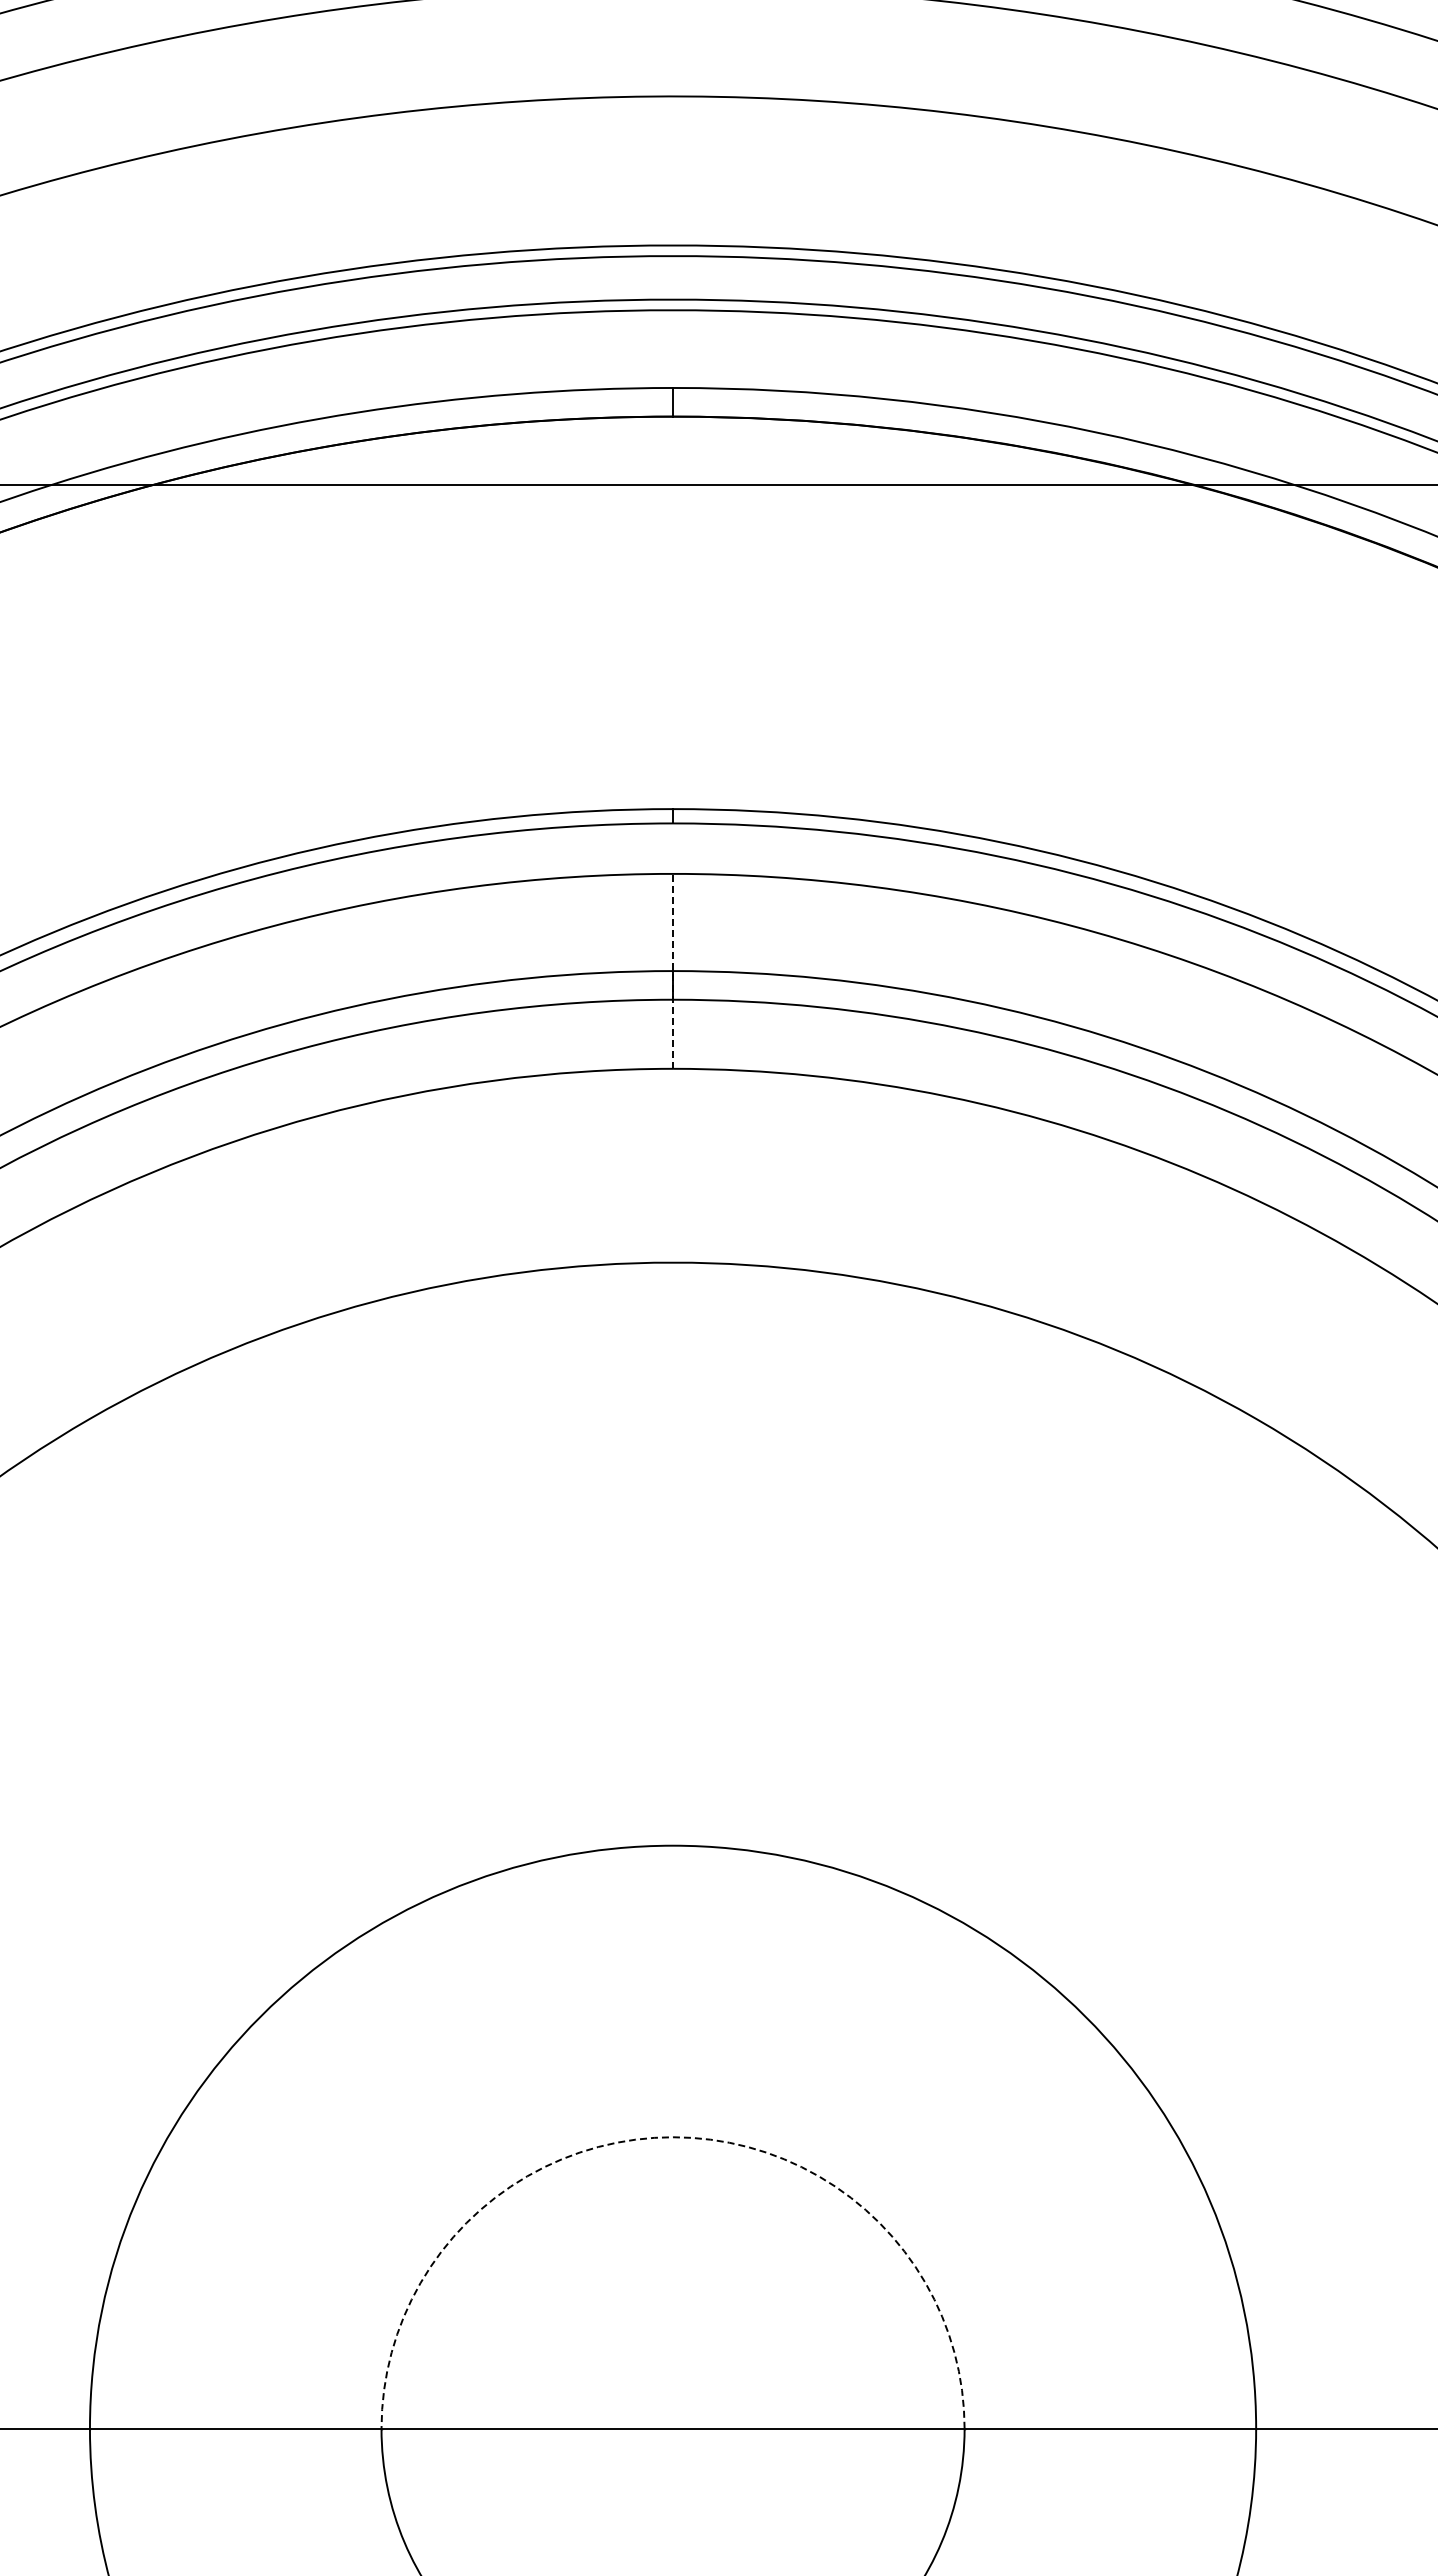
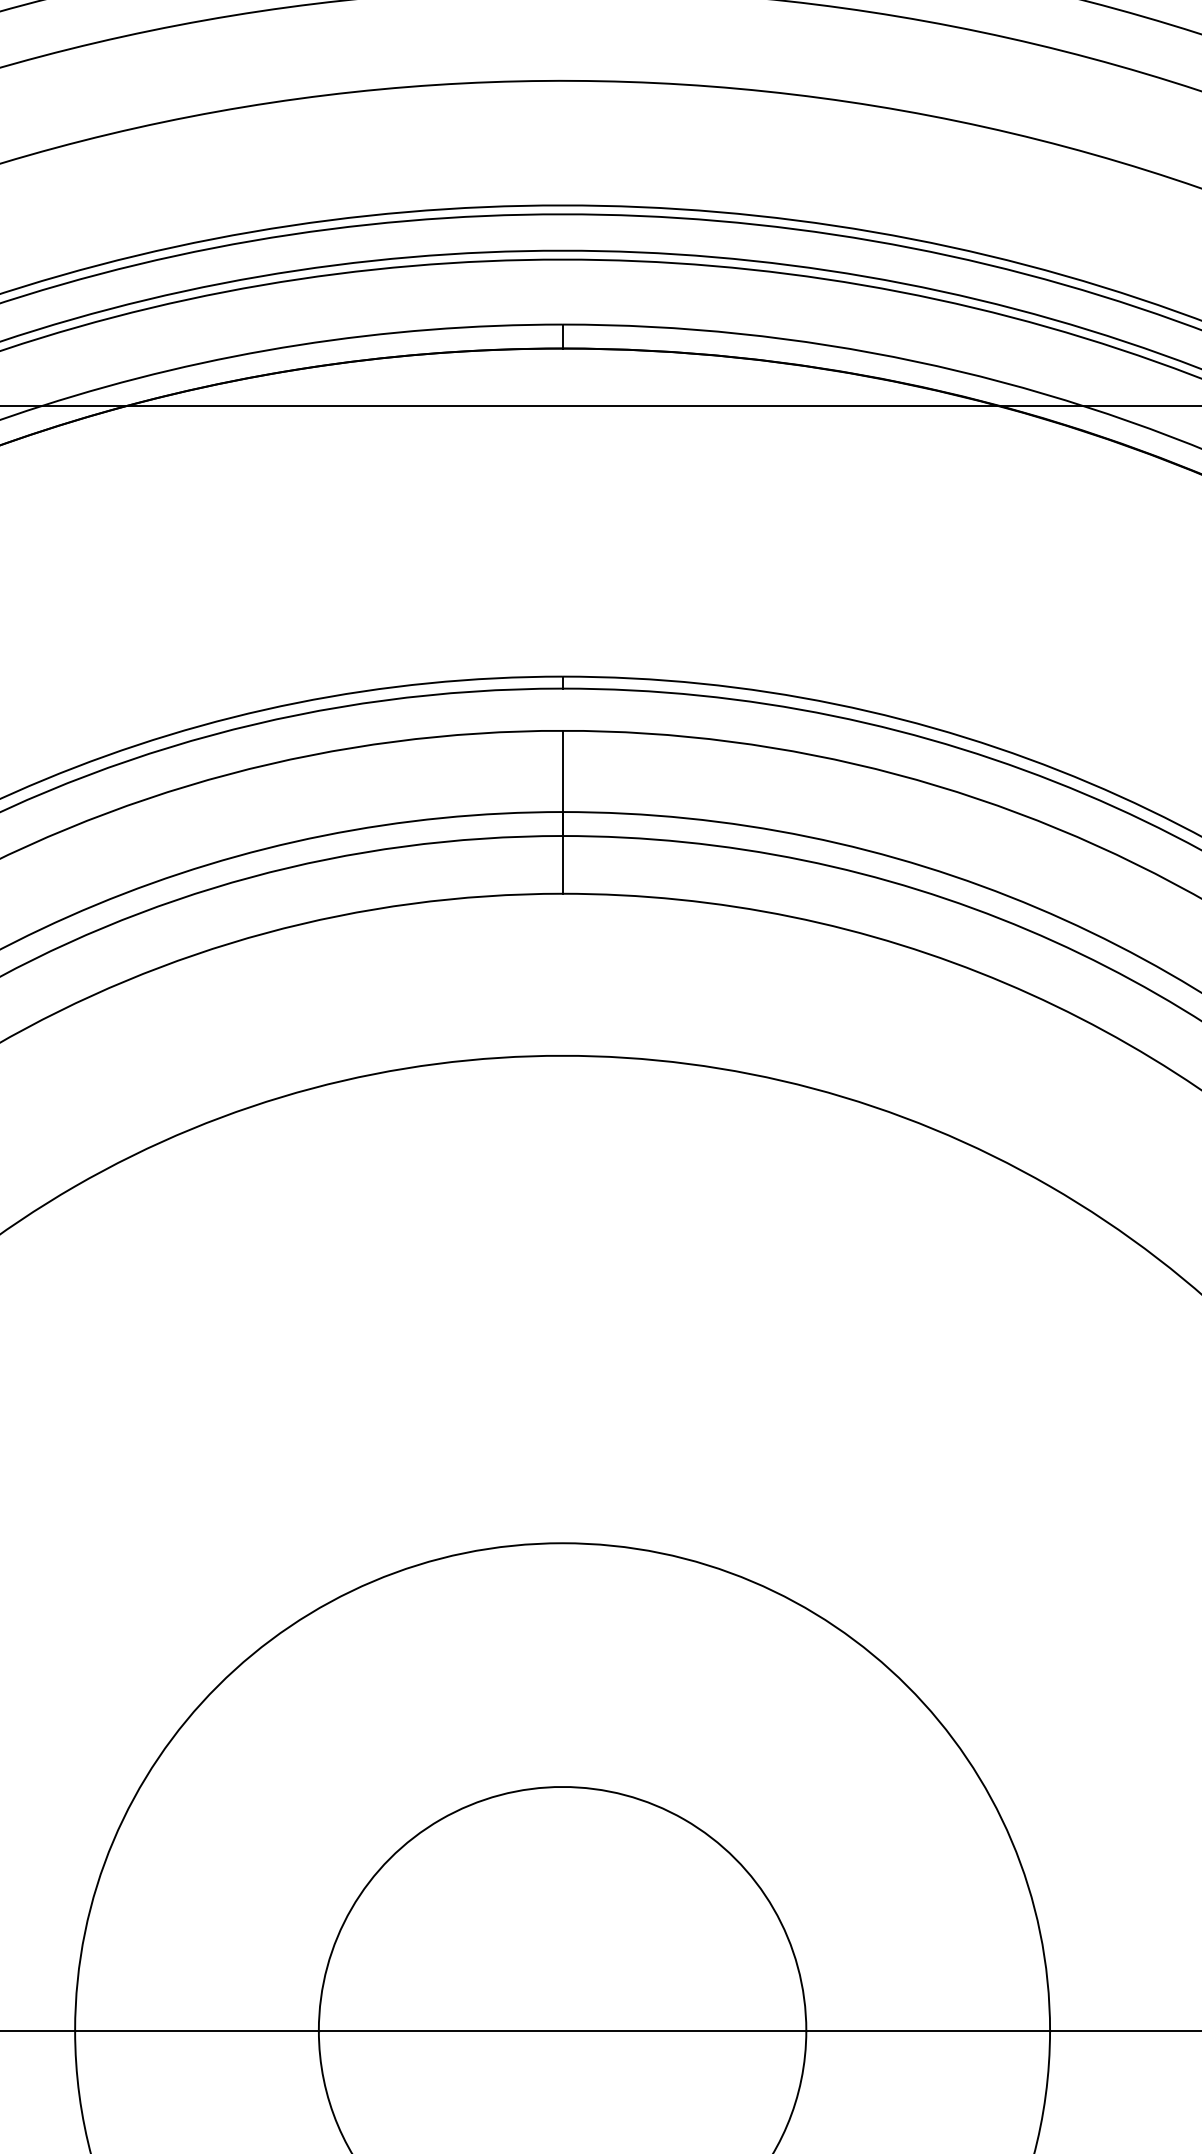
line: (673, 970) -> (562, 811), dashed -> solid
arc: (673, 2137) -> (562, 1787), dashed -> solid

